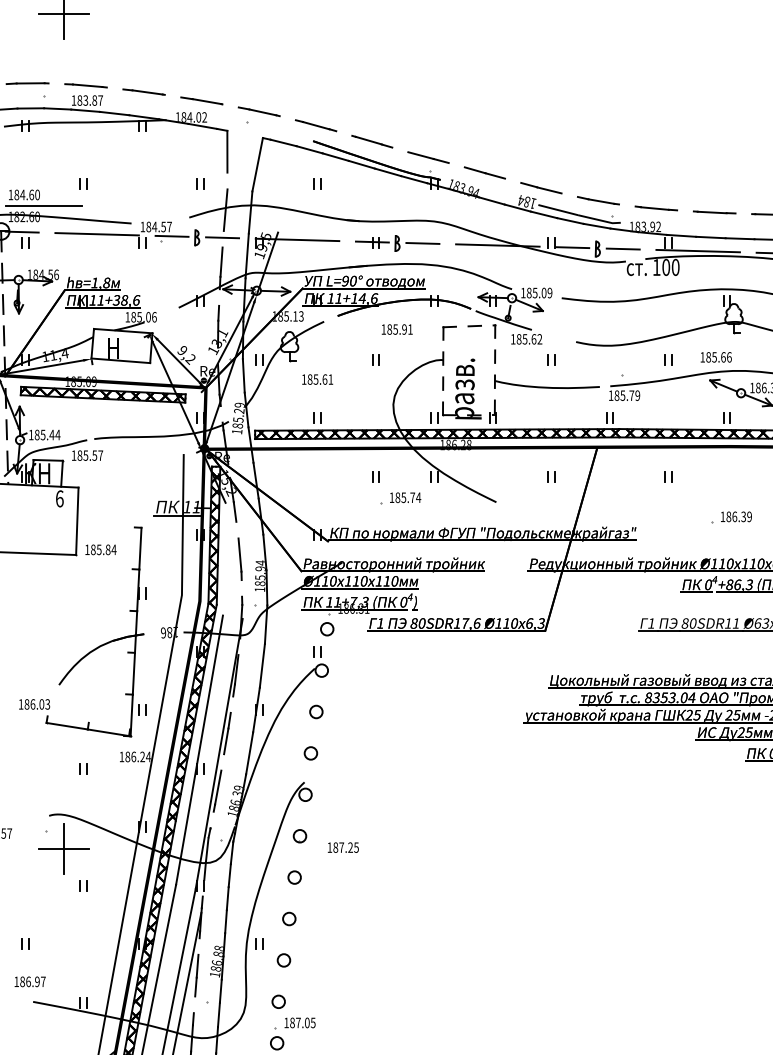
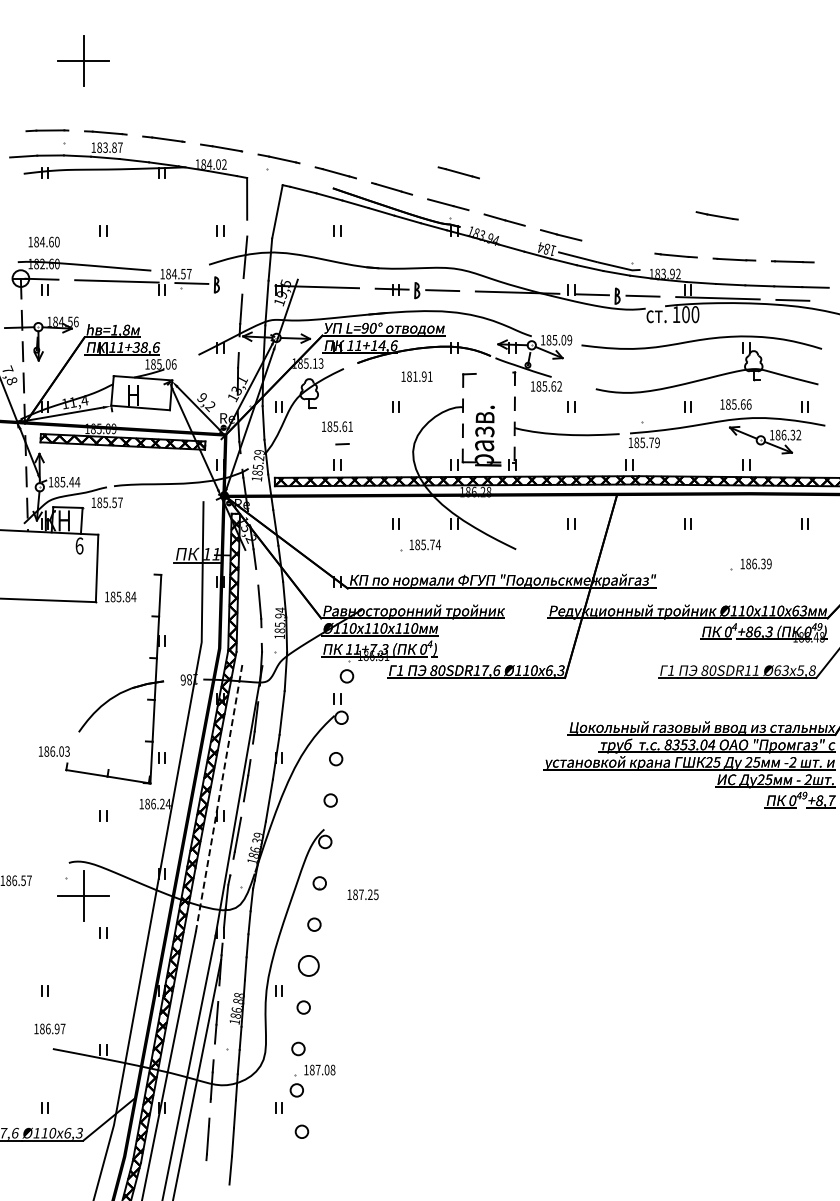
line: (438, 125) -> (458, 172), added
line: (597, 200) -> (716, 215), moved
line: (43, 205) -> (63, 252), removed
line: (221, 237) -> (241, 284), removed
line: (474, 326) -> (342, 444), moved
text: (395, 329) -> (415, 376), 185.91 -> 181.91
line: (199, 750) -> (219, 797), solid -> dashed
circle: (289, 919) -> (309, 966), size x1.6
text: (312, 1022) -> (332, 1069), 187.05 -> 187.08

